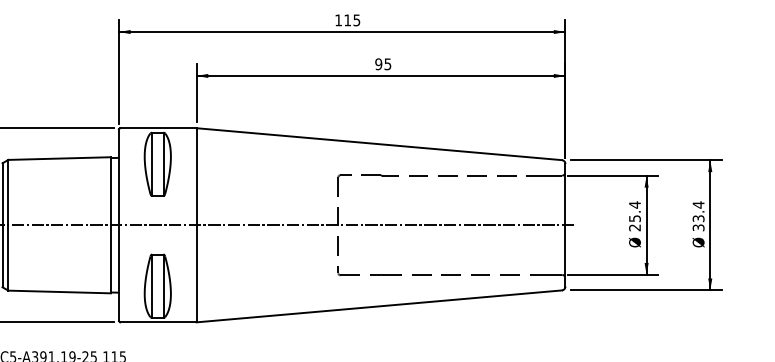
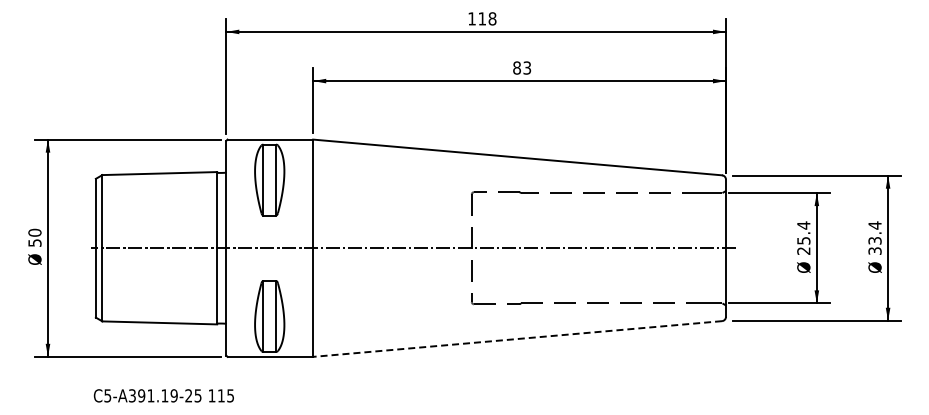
text: (356, 20) -> (492, 18), 115 -> 118
text: (382, 63) -> (521, 67), 95 -> 83
line: (379, 306) -> (517, 339), solid -> dashed

